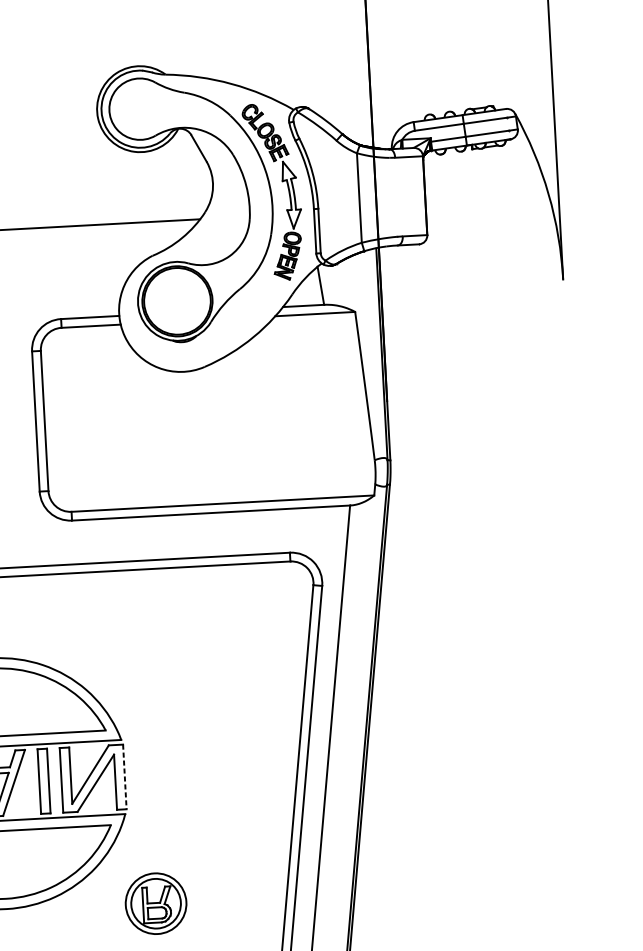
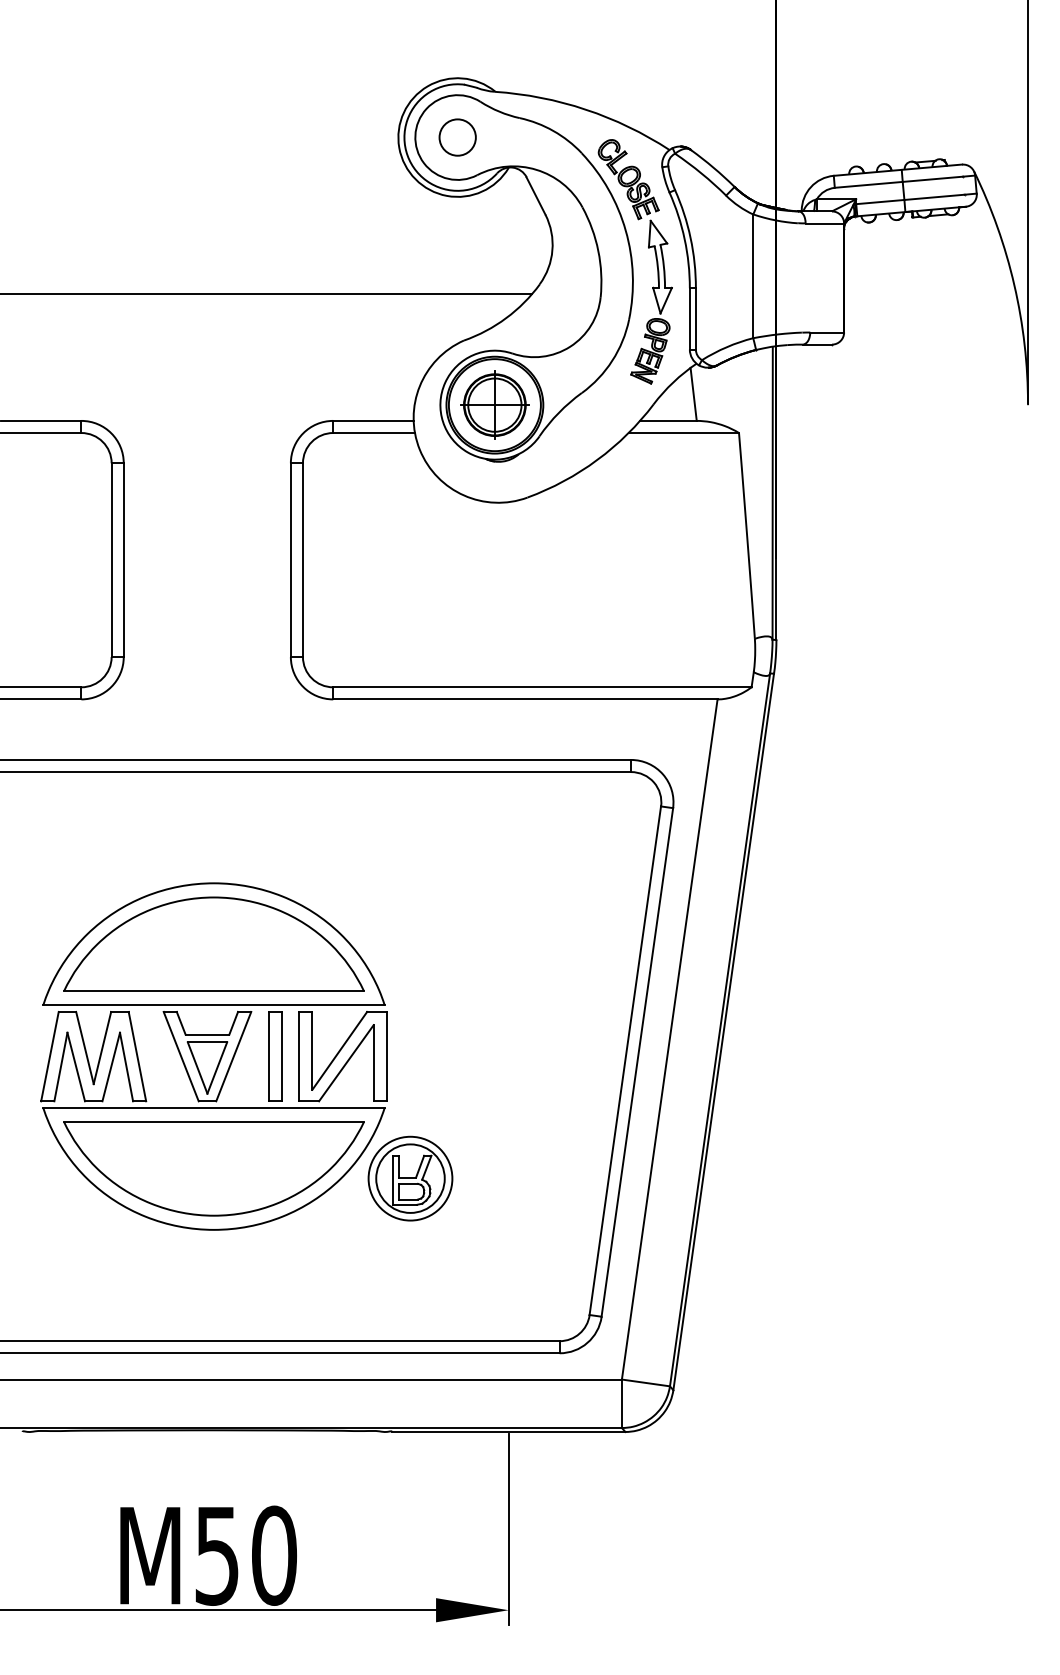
circle: (139, 109) -> (457, 137), added
part: (177, 300) -> (494, 404), added
line: (124, 776) -> (386, 1056), dashed -> solid
part: (156, 903) -> (410, 1178), moved

